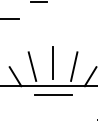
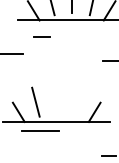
line: (52, 62) -> (56, 98), removed
line: (73, 65) -> (77, 101), removed
line: (53, 94) -> (40, 130), moved

